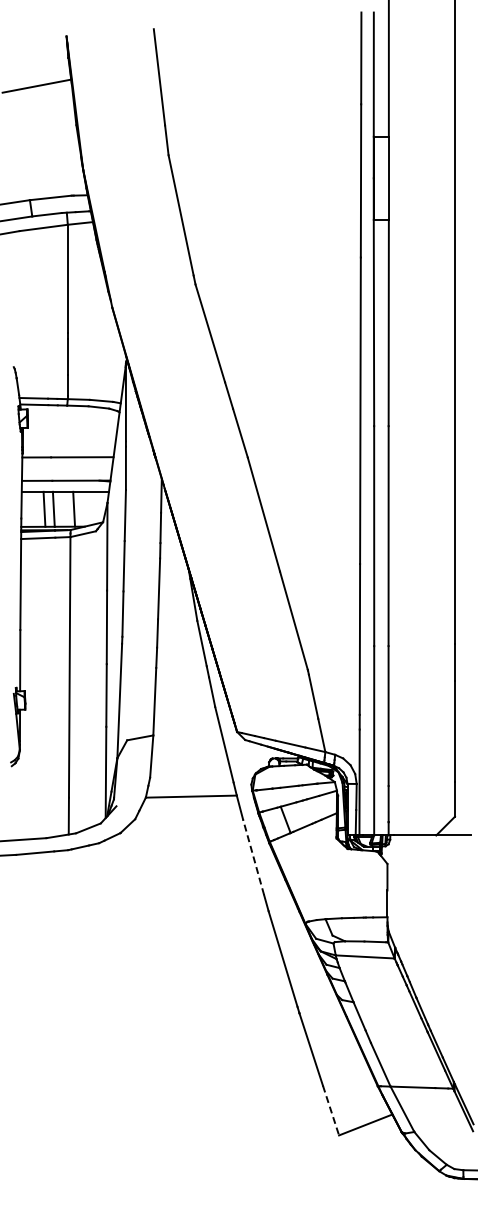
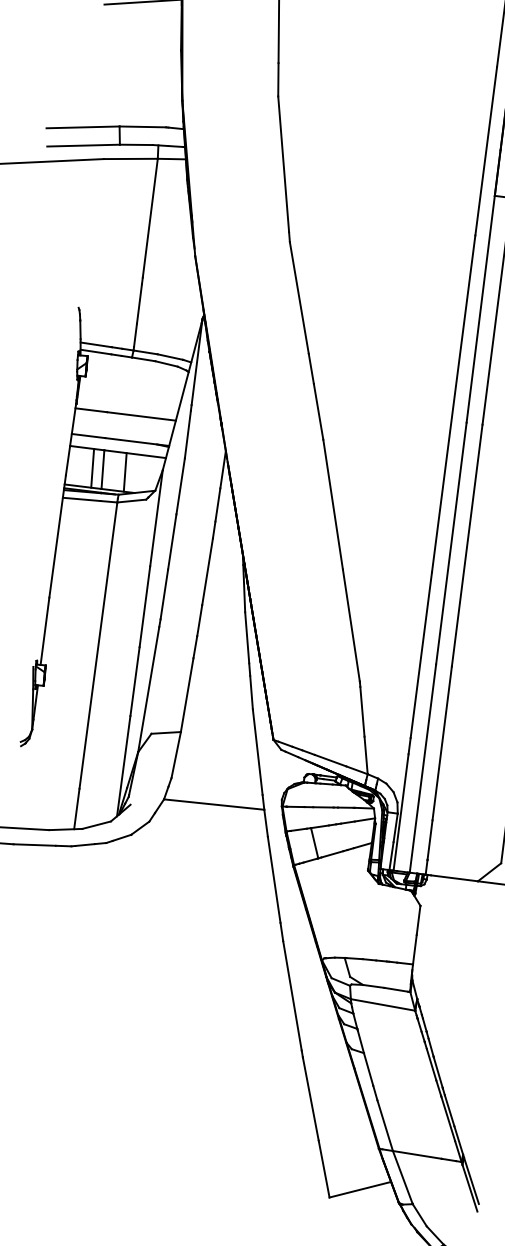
line: (253, 856) -> (274, 879), dashed -> solid
line: (331, 1111) -> (324, 1170), dashed -> solid

